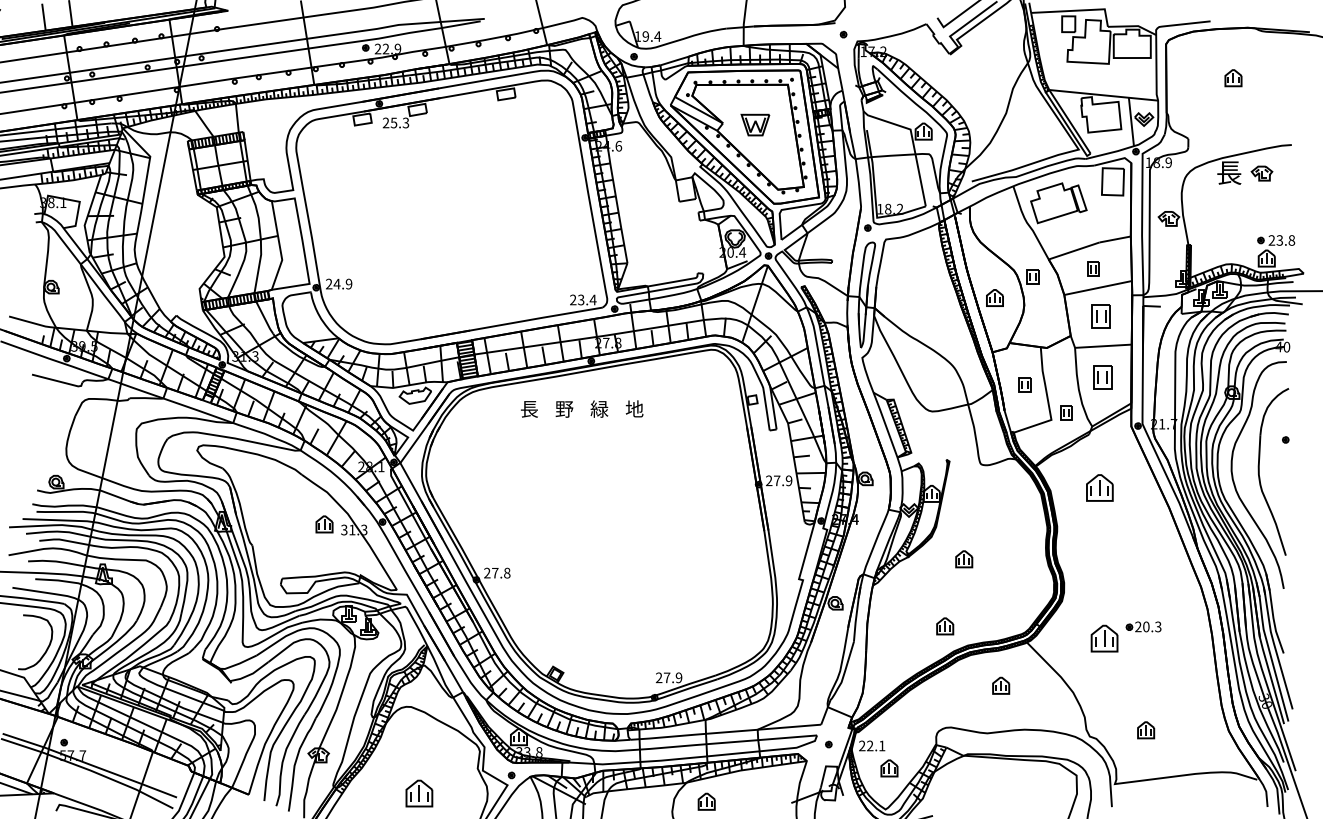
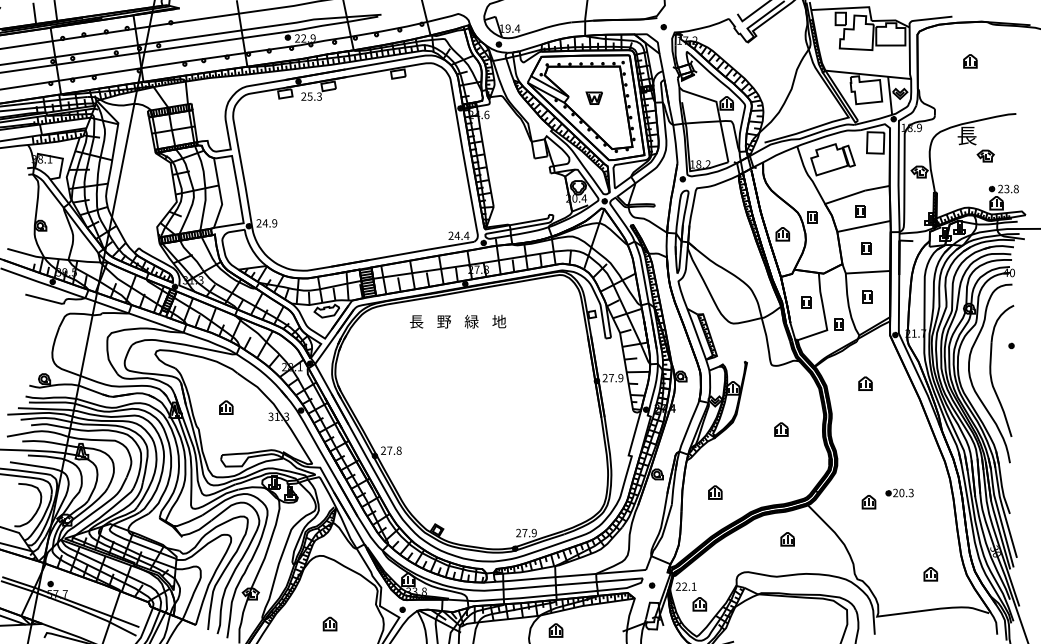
part: (755, 124) -> (594, 97), size x0.71
part: (1261, 173) -> (985, 156), moved
text: (580, 299) -> (456, 235), 23.4 -> 24.4
part: (1101, 315) -> (866, 248), size x0.62
part: (1102, 377) -> (867, 296), size x0.62
part: (1100, 487) -> (865, 383), size x0.62
part: (324, 524) -> (226, 407), moved
part: (964, 559) -> (781, 429), moved
part: (945, 626) -> (715, 492), moved
part: (1104, 638) -> (868, 502), size x0.62
part: (1146, 730) -> (931, 574), moved
part: (419, 793) -> (330, 624), size x0.62

